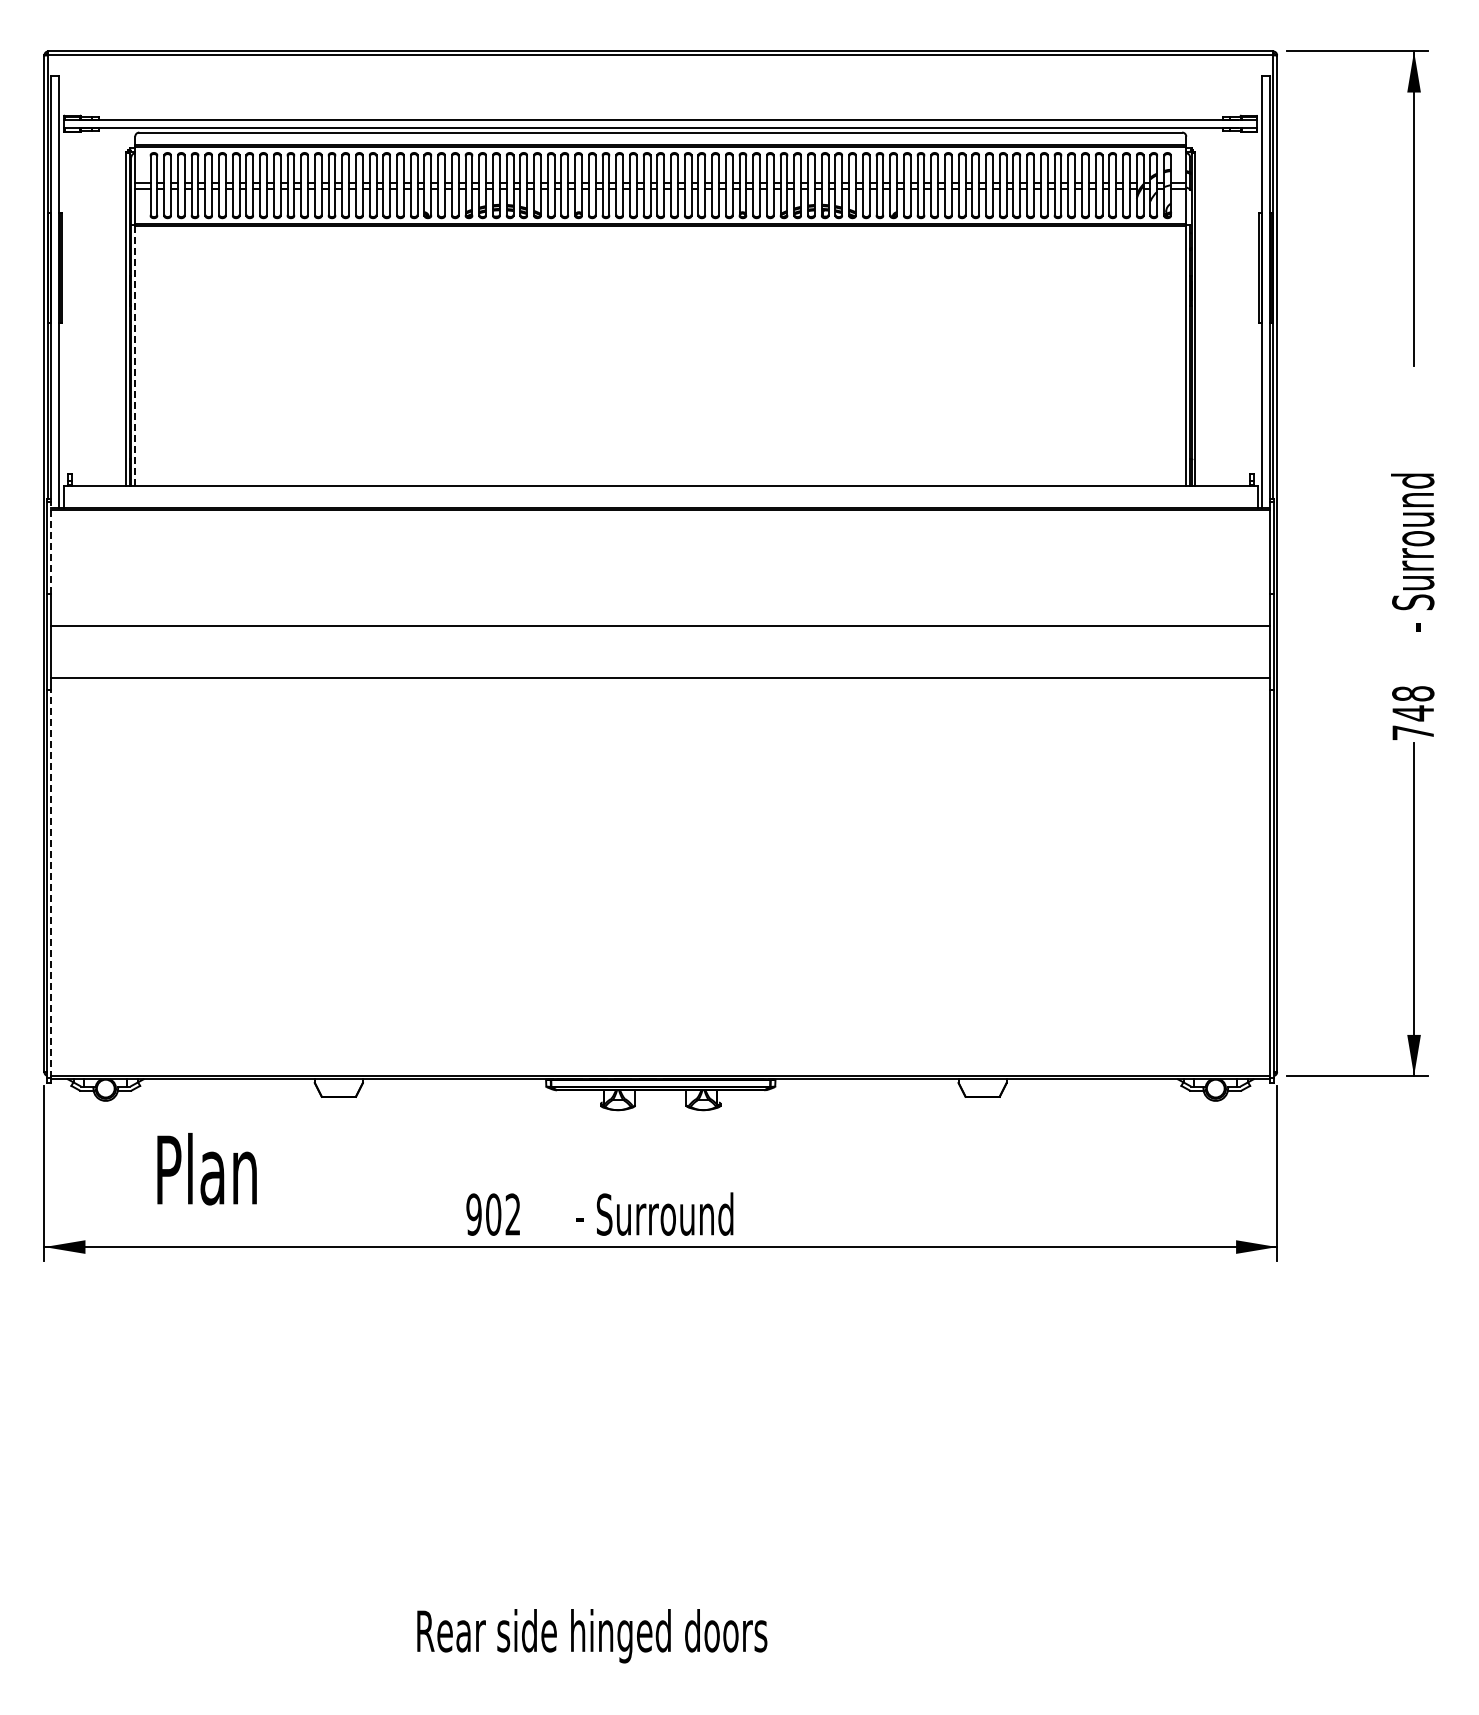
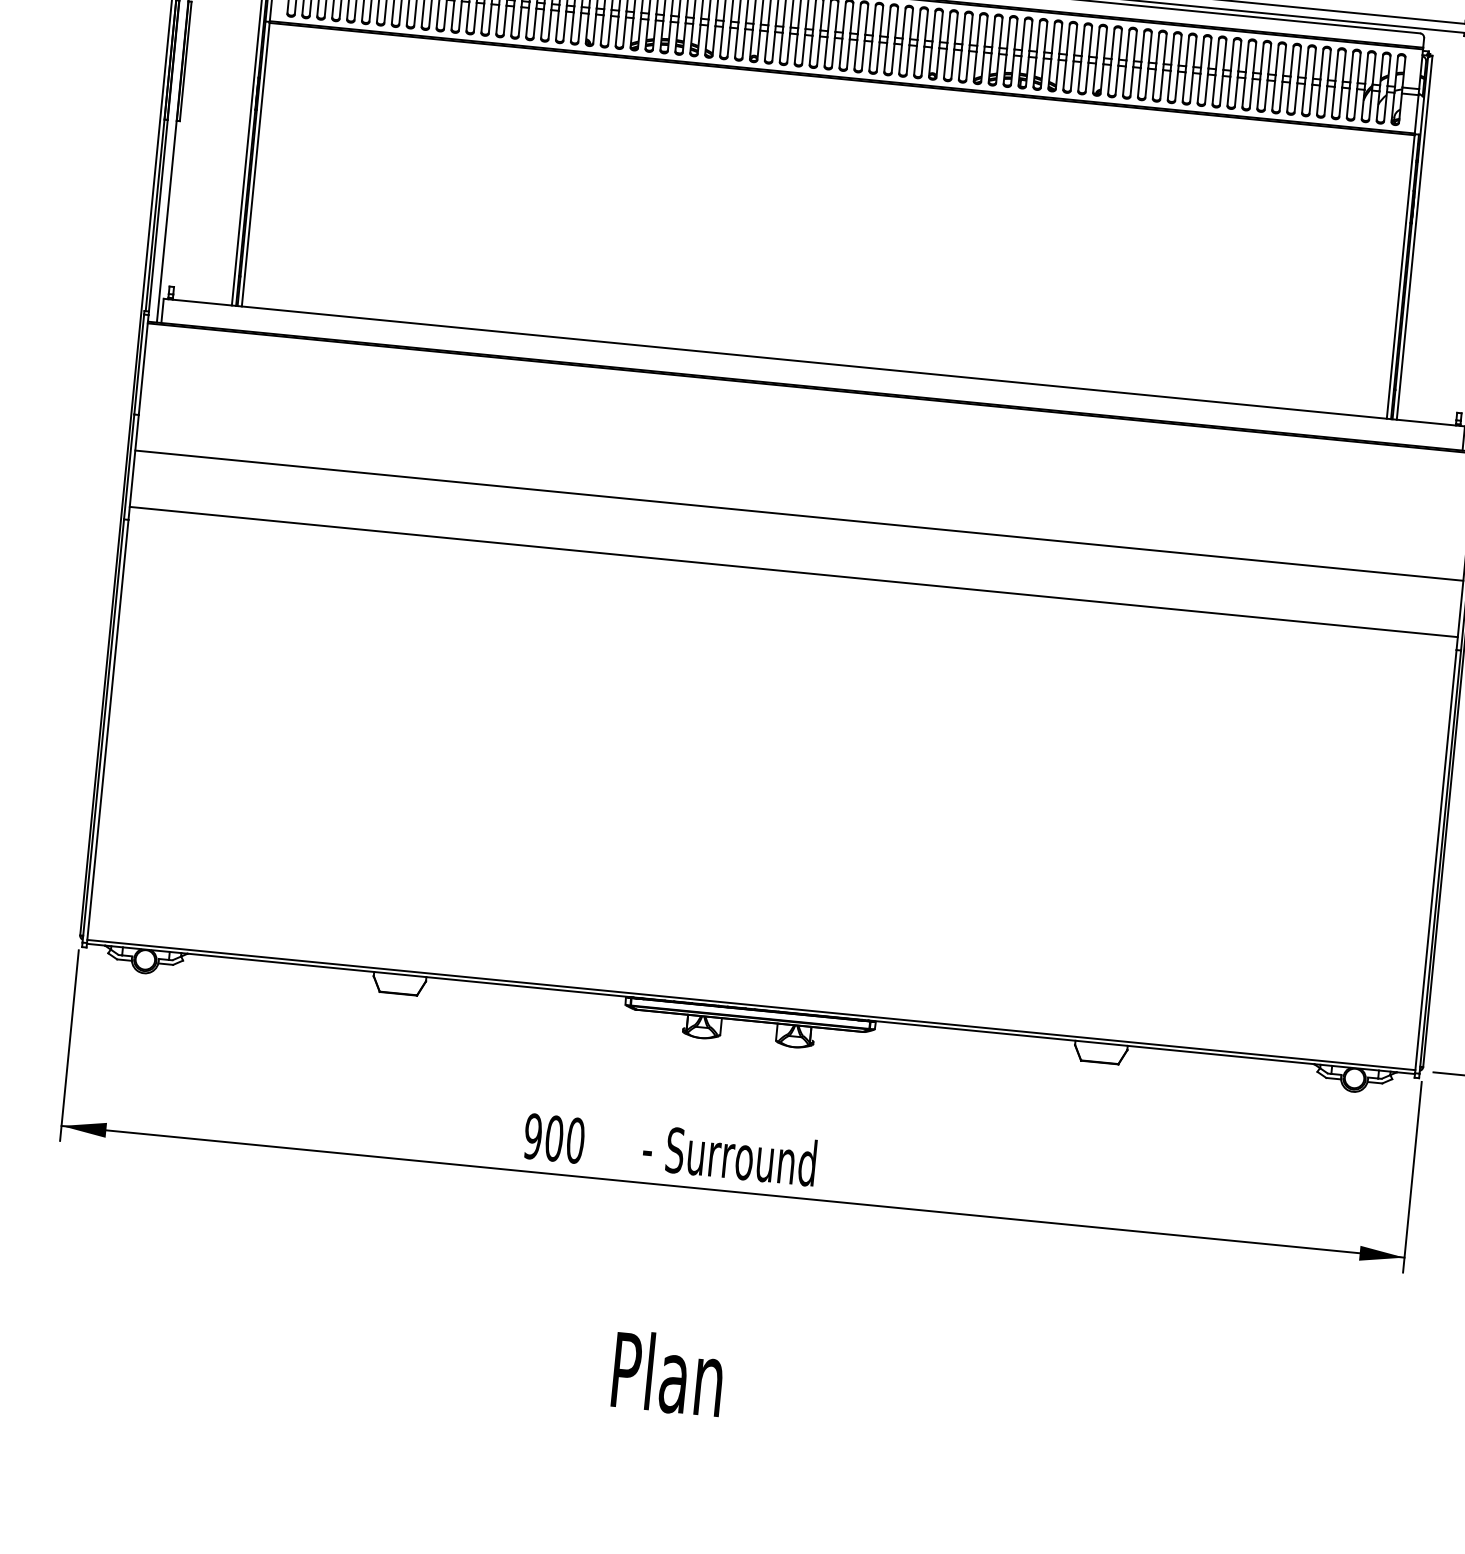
line: (135, 355) -> (256, 164), dashed -> solid
line: (51, 547) -> (144, 364), dashed -> solid
line: (51, 883) -> (108, 730), dashed -> solid
text: (206, 1169) -> (667, 1373), moved
text: (512, 1214) -> (574, 1140), 902 -> 900

